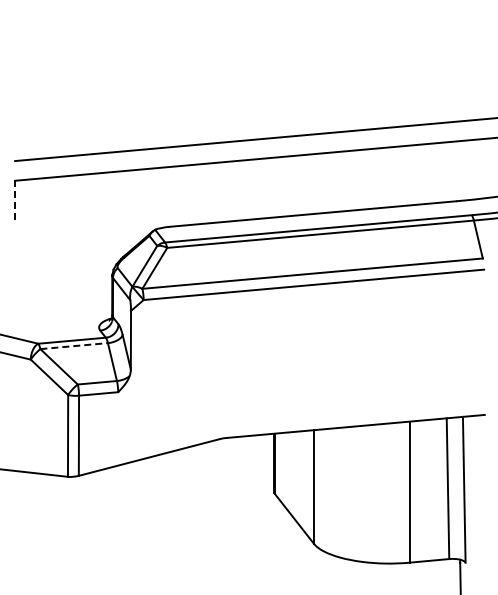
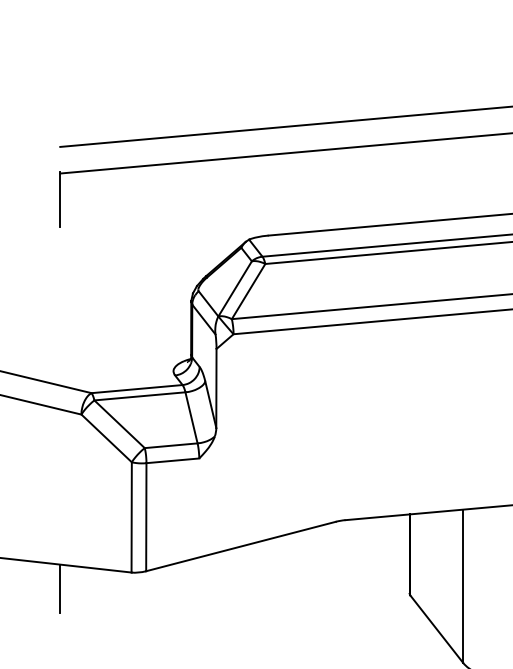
line: (15, 200) -> (60, 200), dashed -> solid
line: (74, 346) -> (140, 396), dashed -> solid
line: (15, 488) -> (60, 588), added

